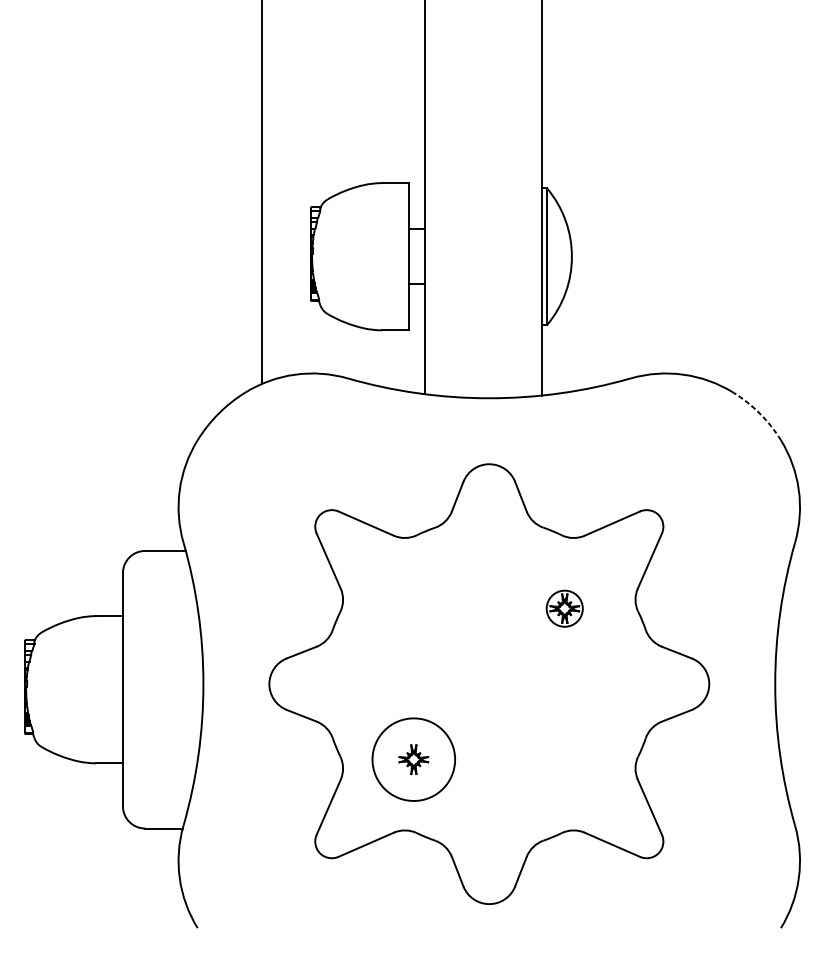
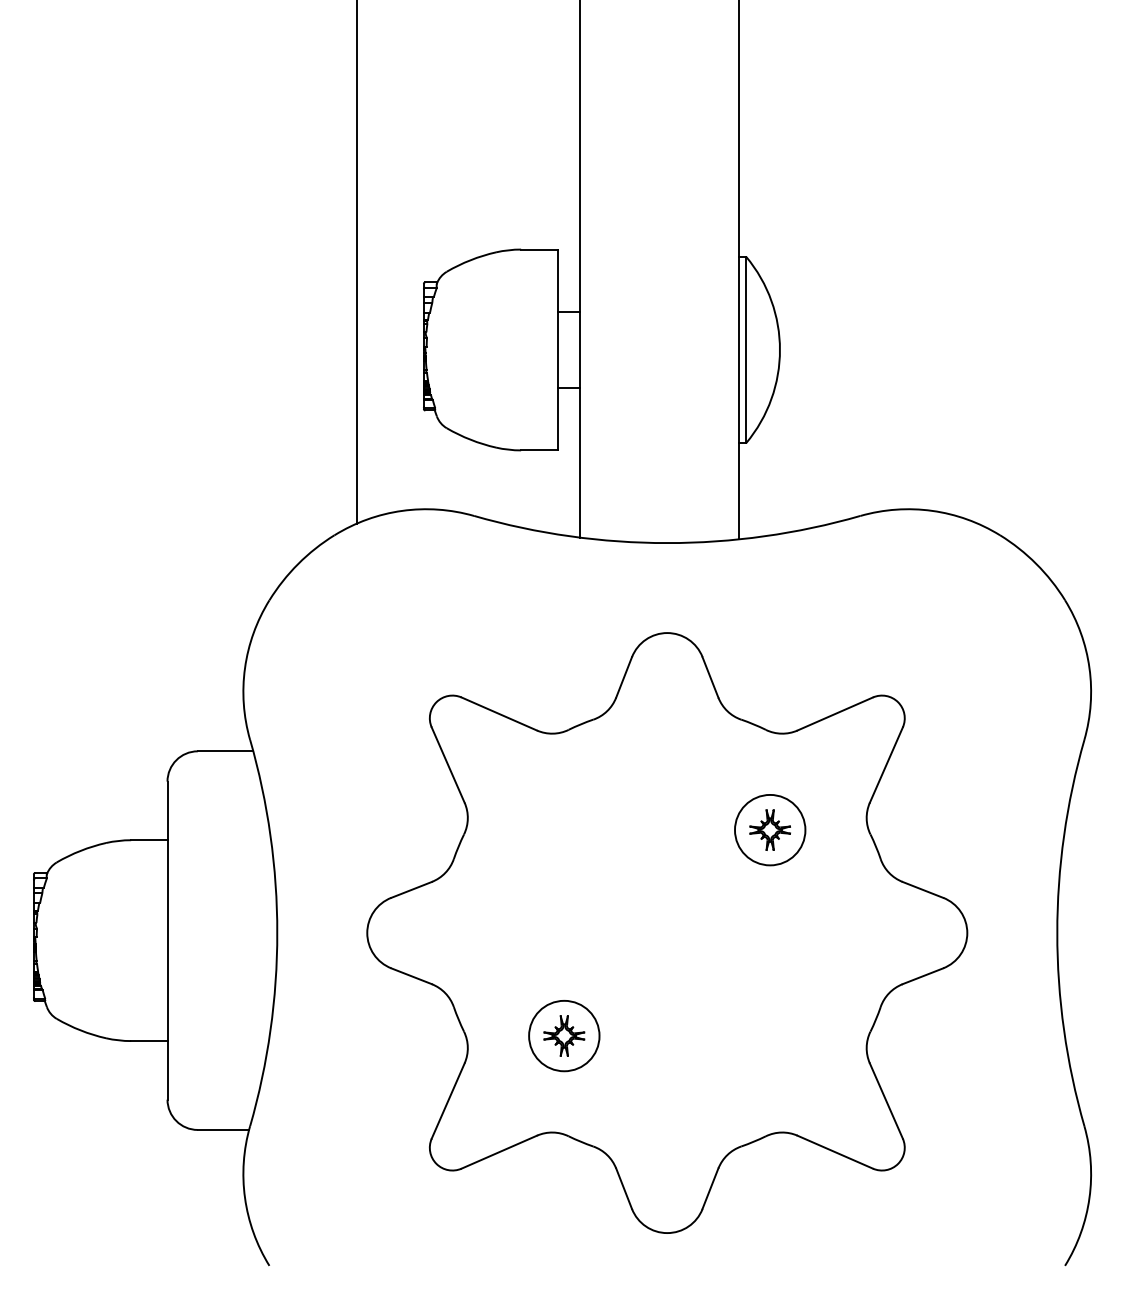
arc: (759, 413) -> (1036, 564), dashed -> solid
circle: (564, 608) -> (770, 829), size x1.43
circle: (413, 759) -> (564, 1035), size x0.62

